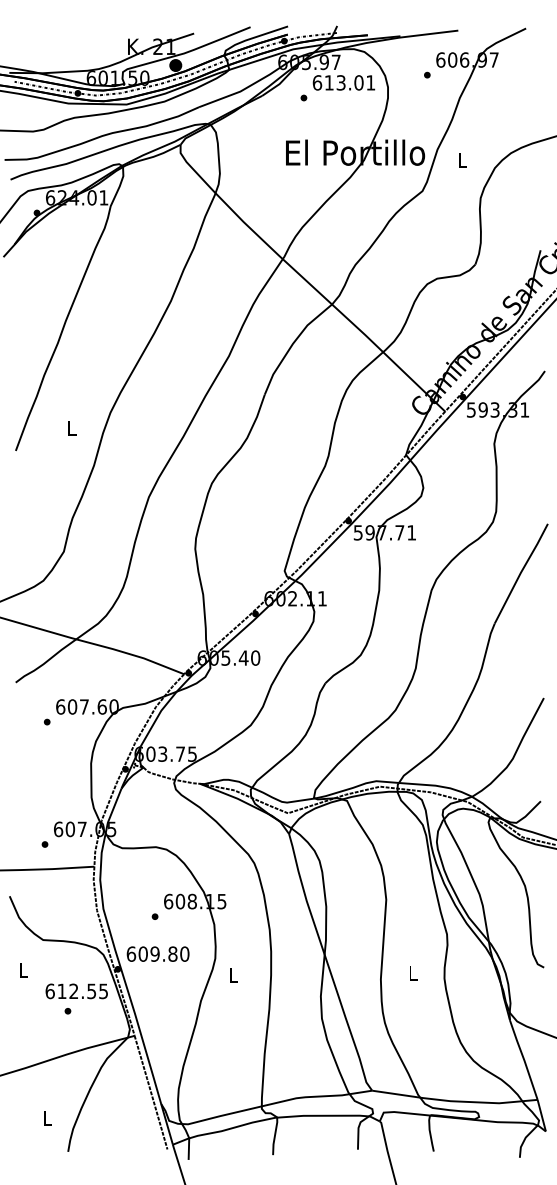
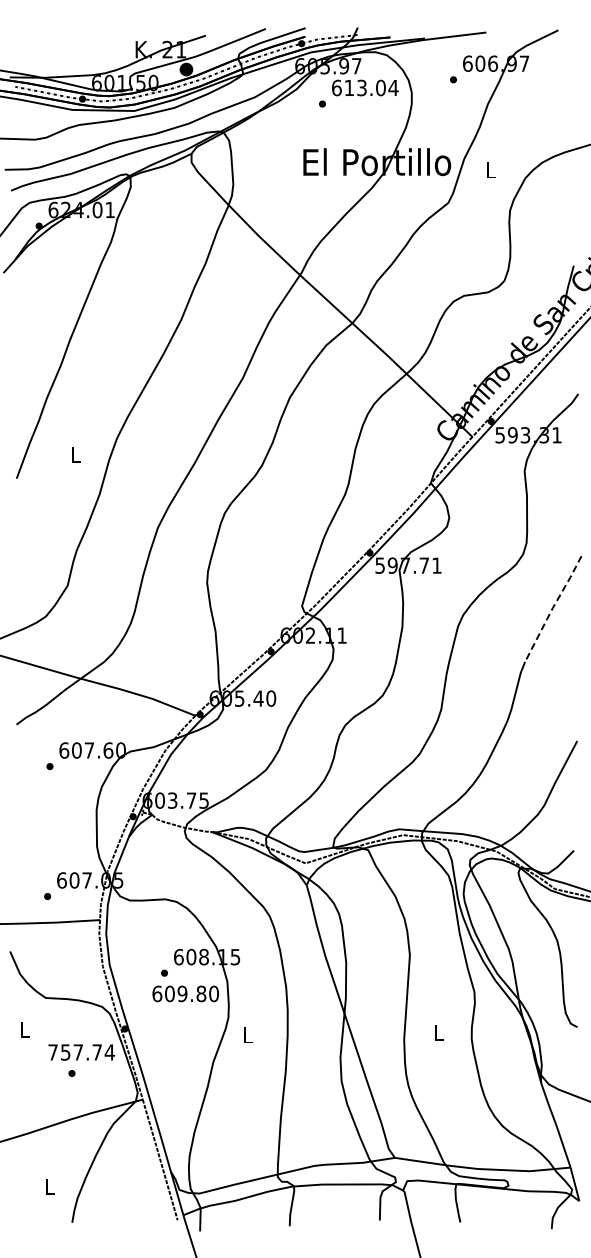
text: (370, 82) -> (393, 87), 613.01 -> 613.04
line: (520, 573) -> (552, 608), solid -> dashed
text: (157, 953) -> (185, 993), moved
text: (76, 991) -> (81, 1052), 612.55 -> 757.74

